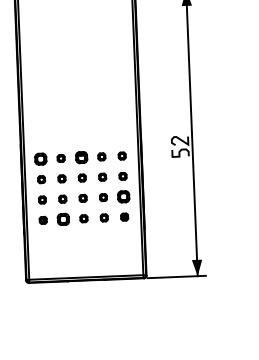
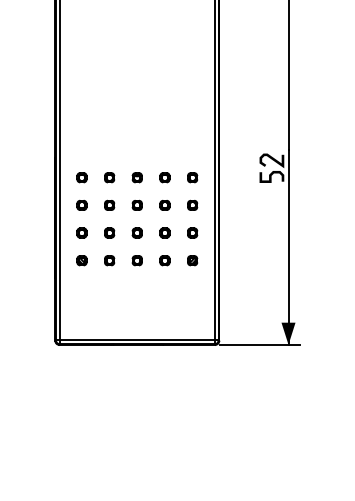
part: (80, 157) -> (136, 177), size x0.62
part: (40, 159) -> (81, 177), size x0.62
part: (123, 196) -> (192, 232), size x0.62
part: (63, 219) -> (109, 260), size x0.62

